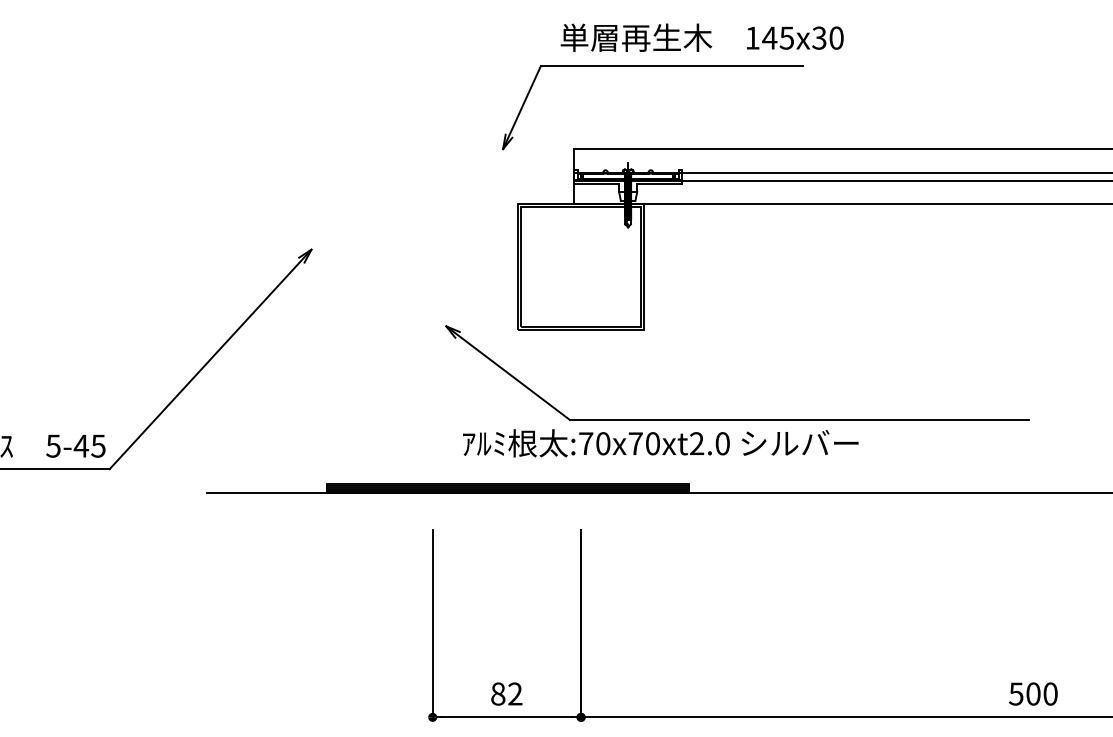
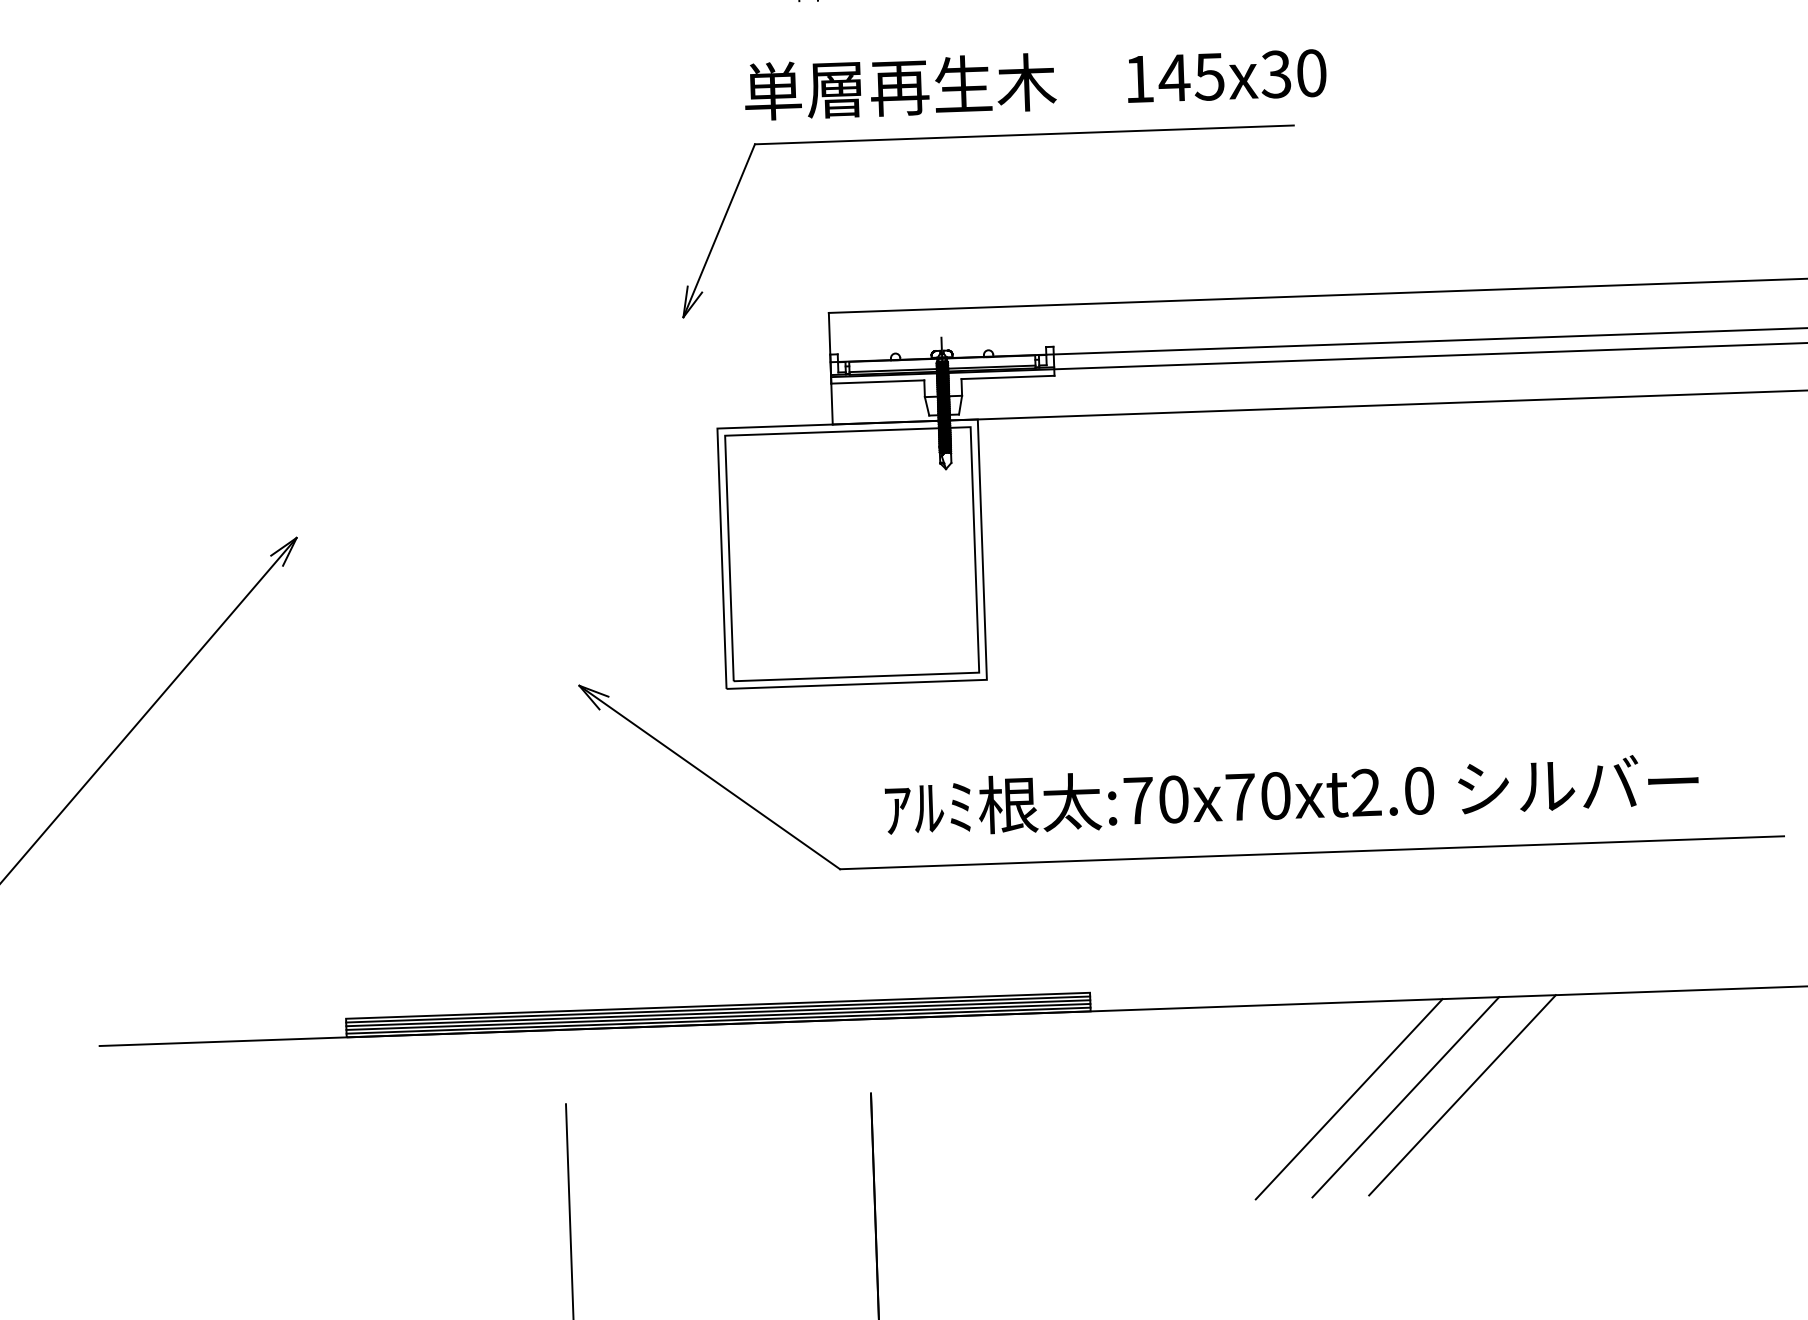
text: (701, 37) -> (1033, 81), moved
text: (660, 443) -> (1291, 794), moved
line: (813, 540) -> (1349, 1099), added
line: (840, 540) -> (1404, 1097), added
line: (868, 540) -> (1462, 1095), added

